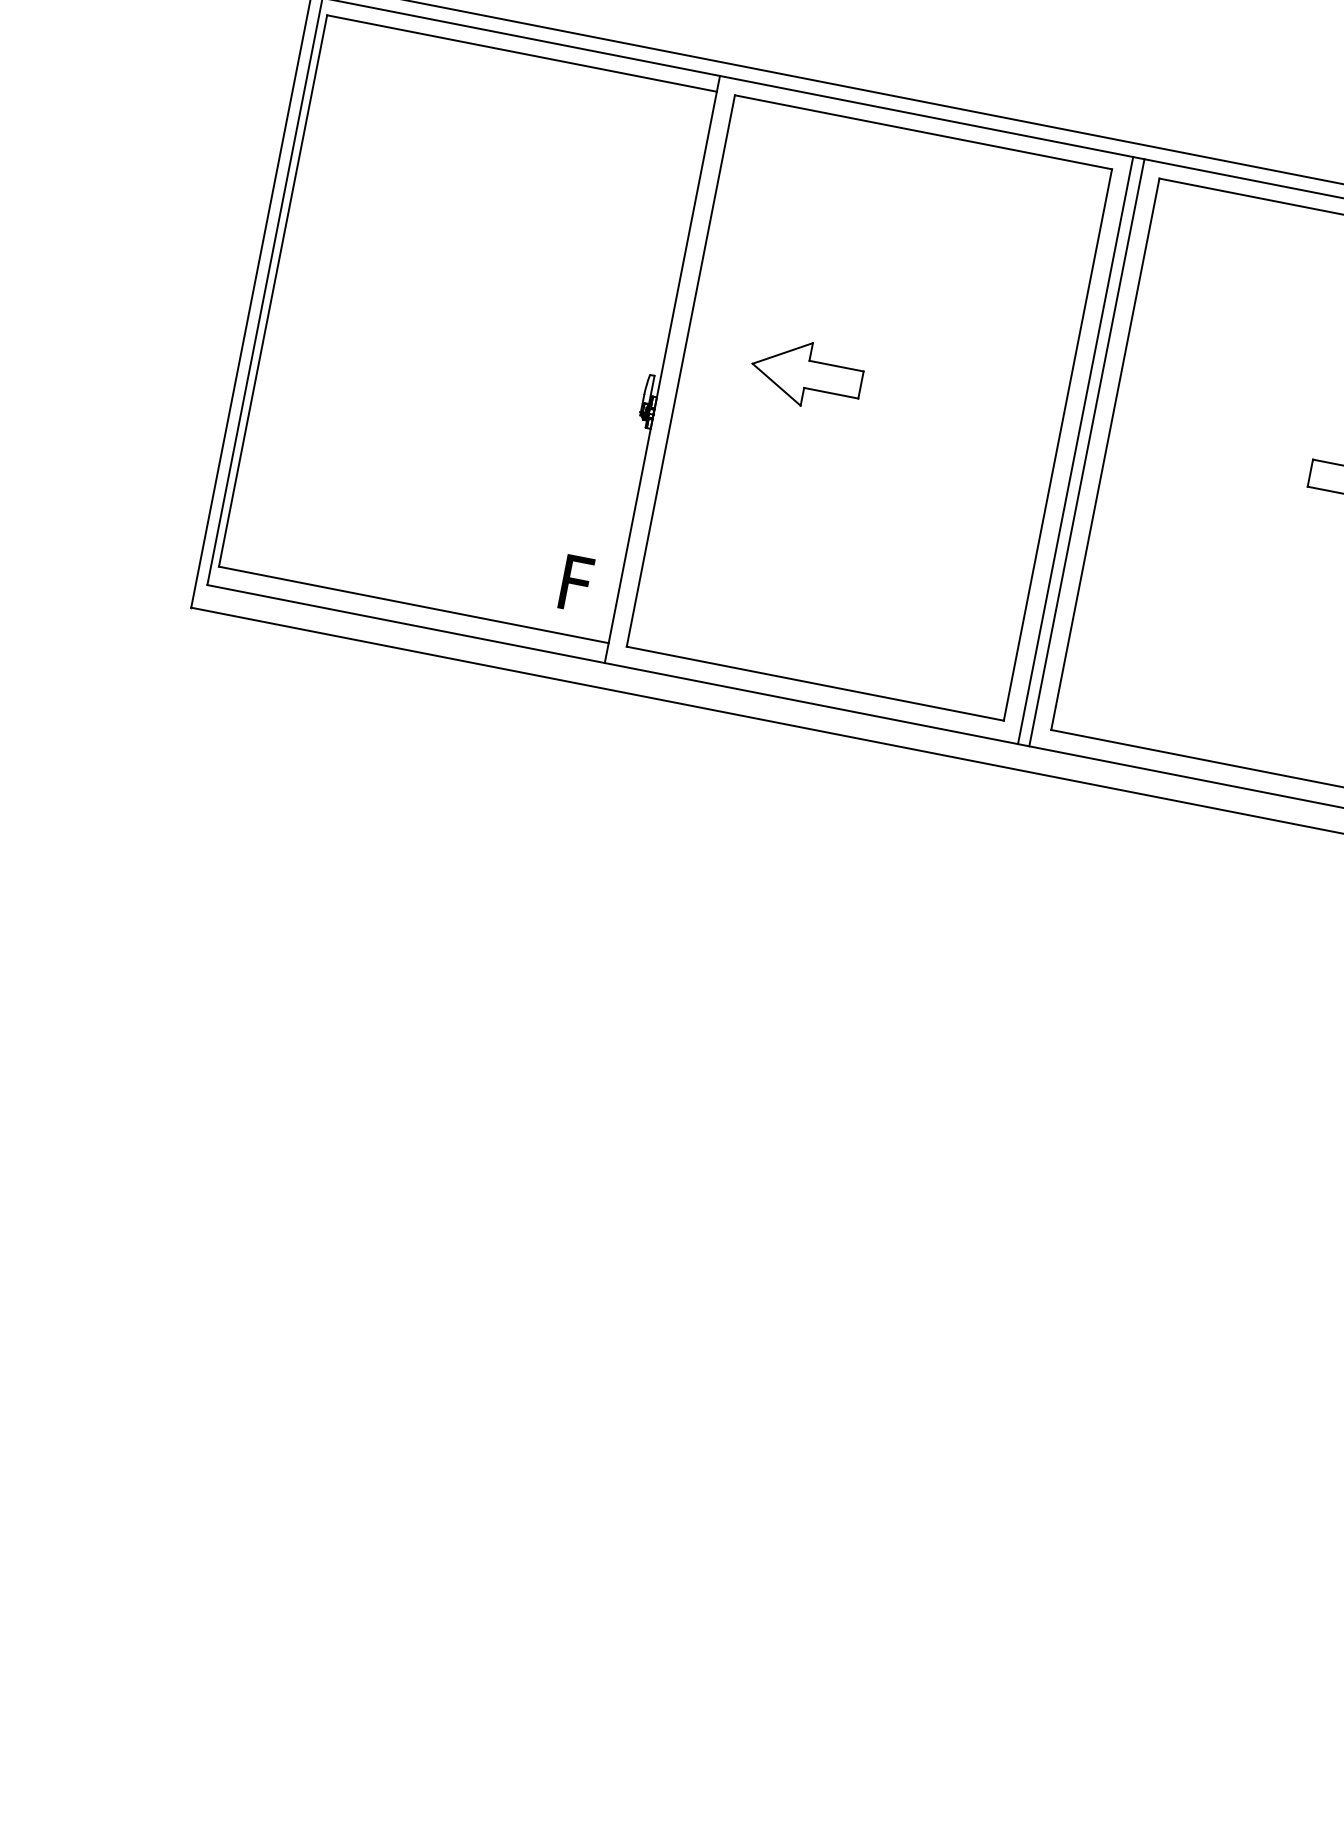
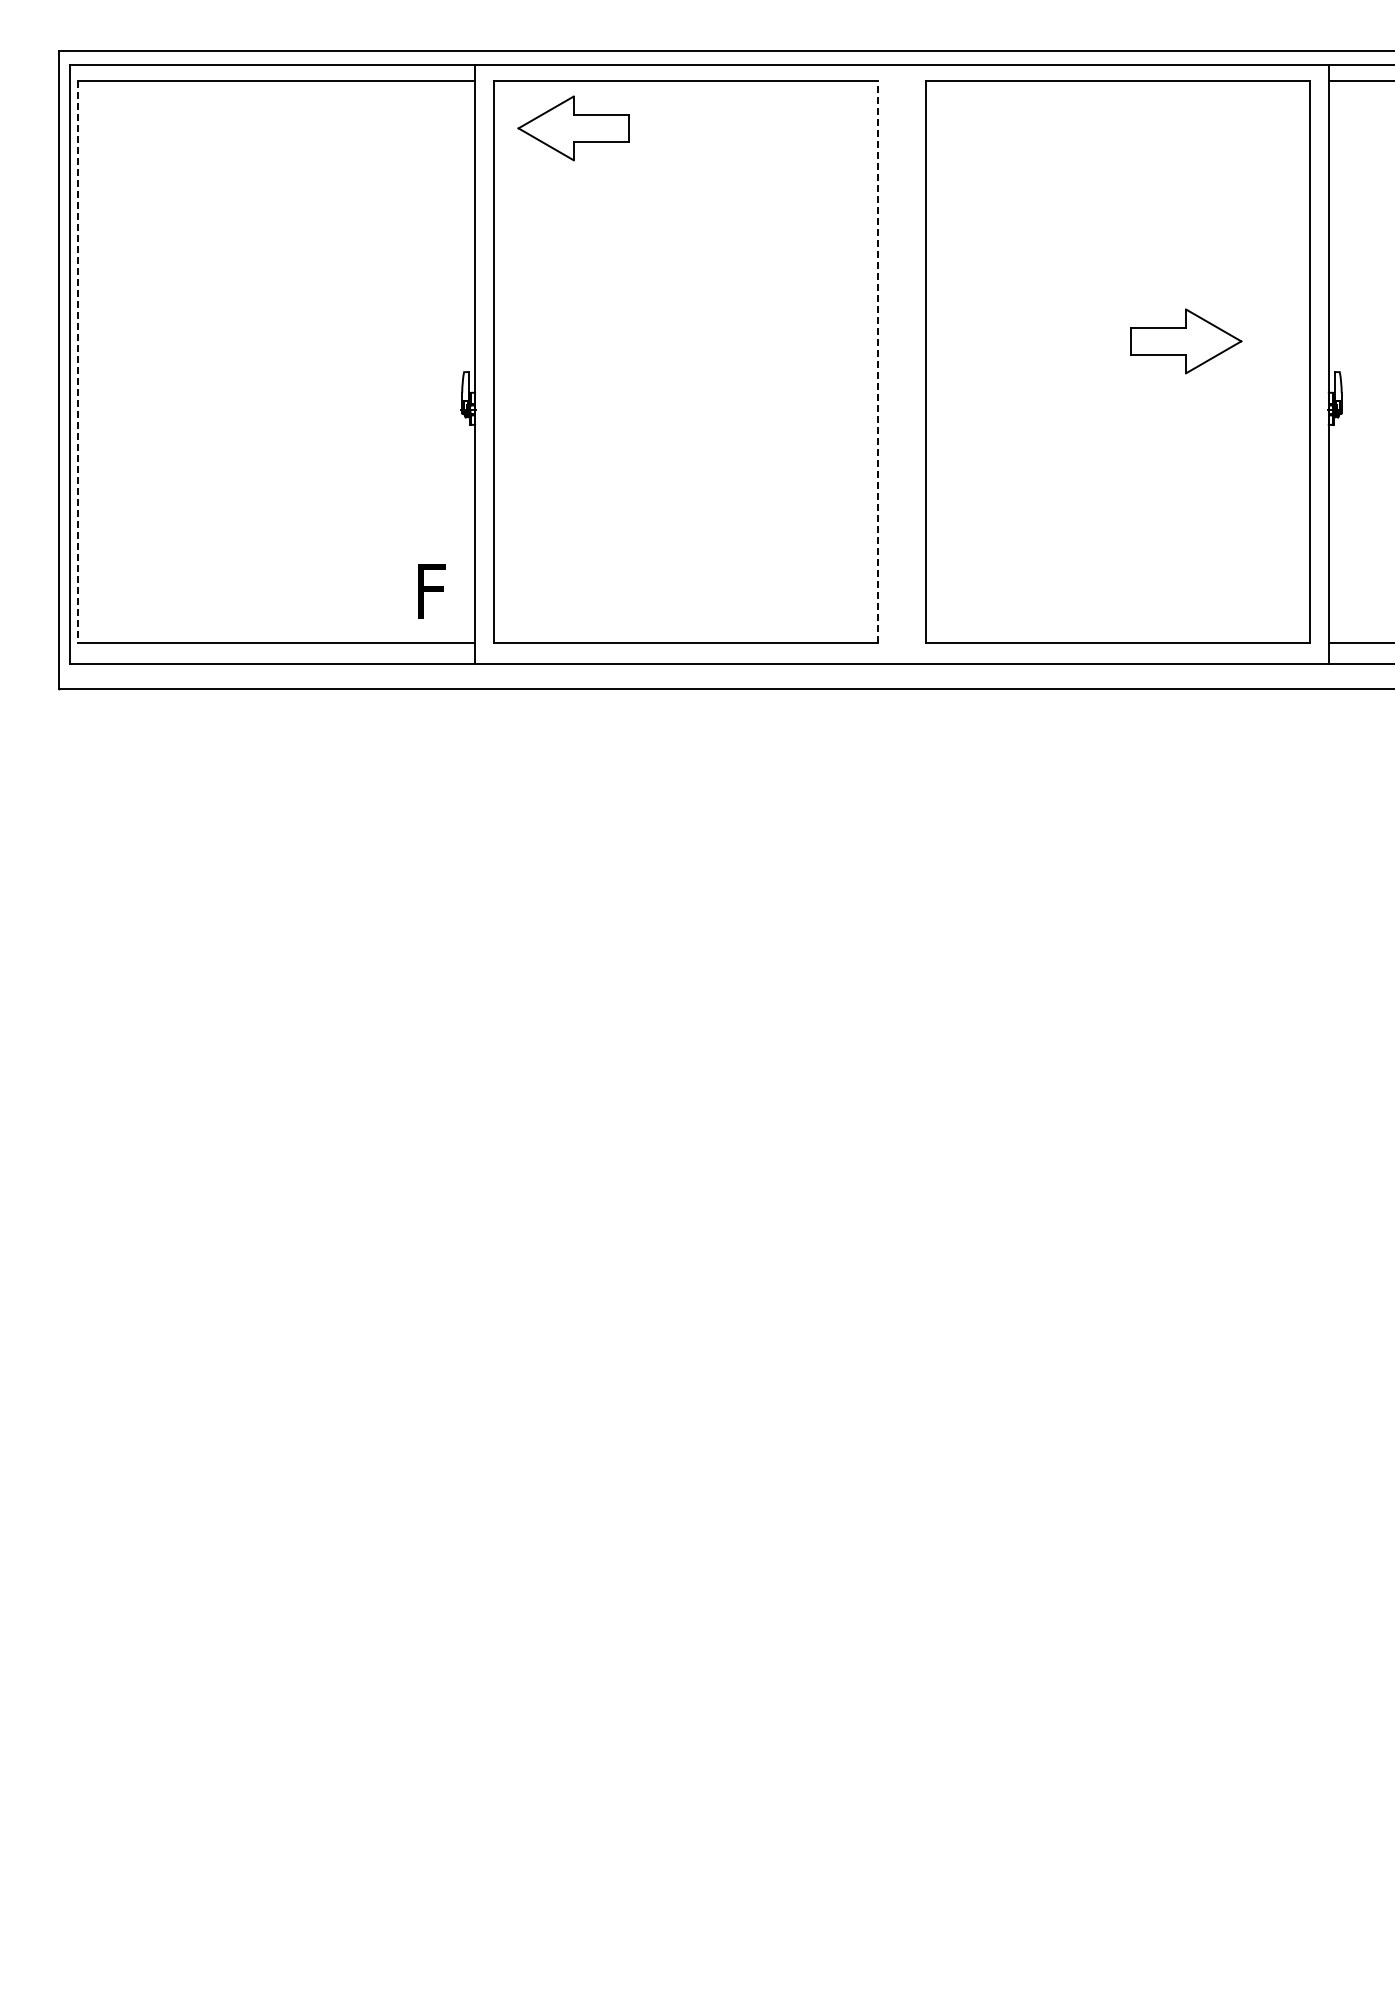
line: (272, 291) -> (77, 362), solid -> dashed
part: (806, 374) -> (573, 128), moved
line: (1057, 445) -> (877, 362), solid -> dashed
line: (1075, 450) -> (896, 364), removed
line: (1086, 452) -> (907, 364), removed

